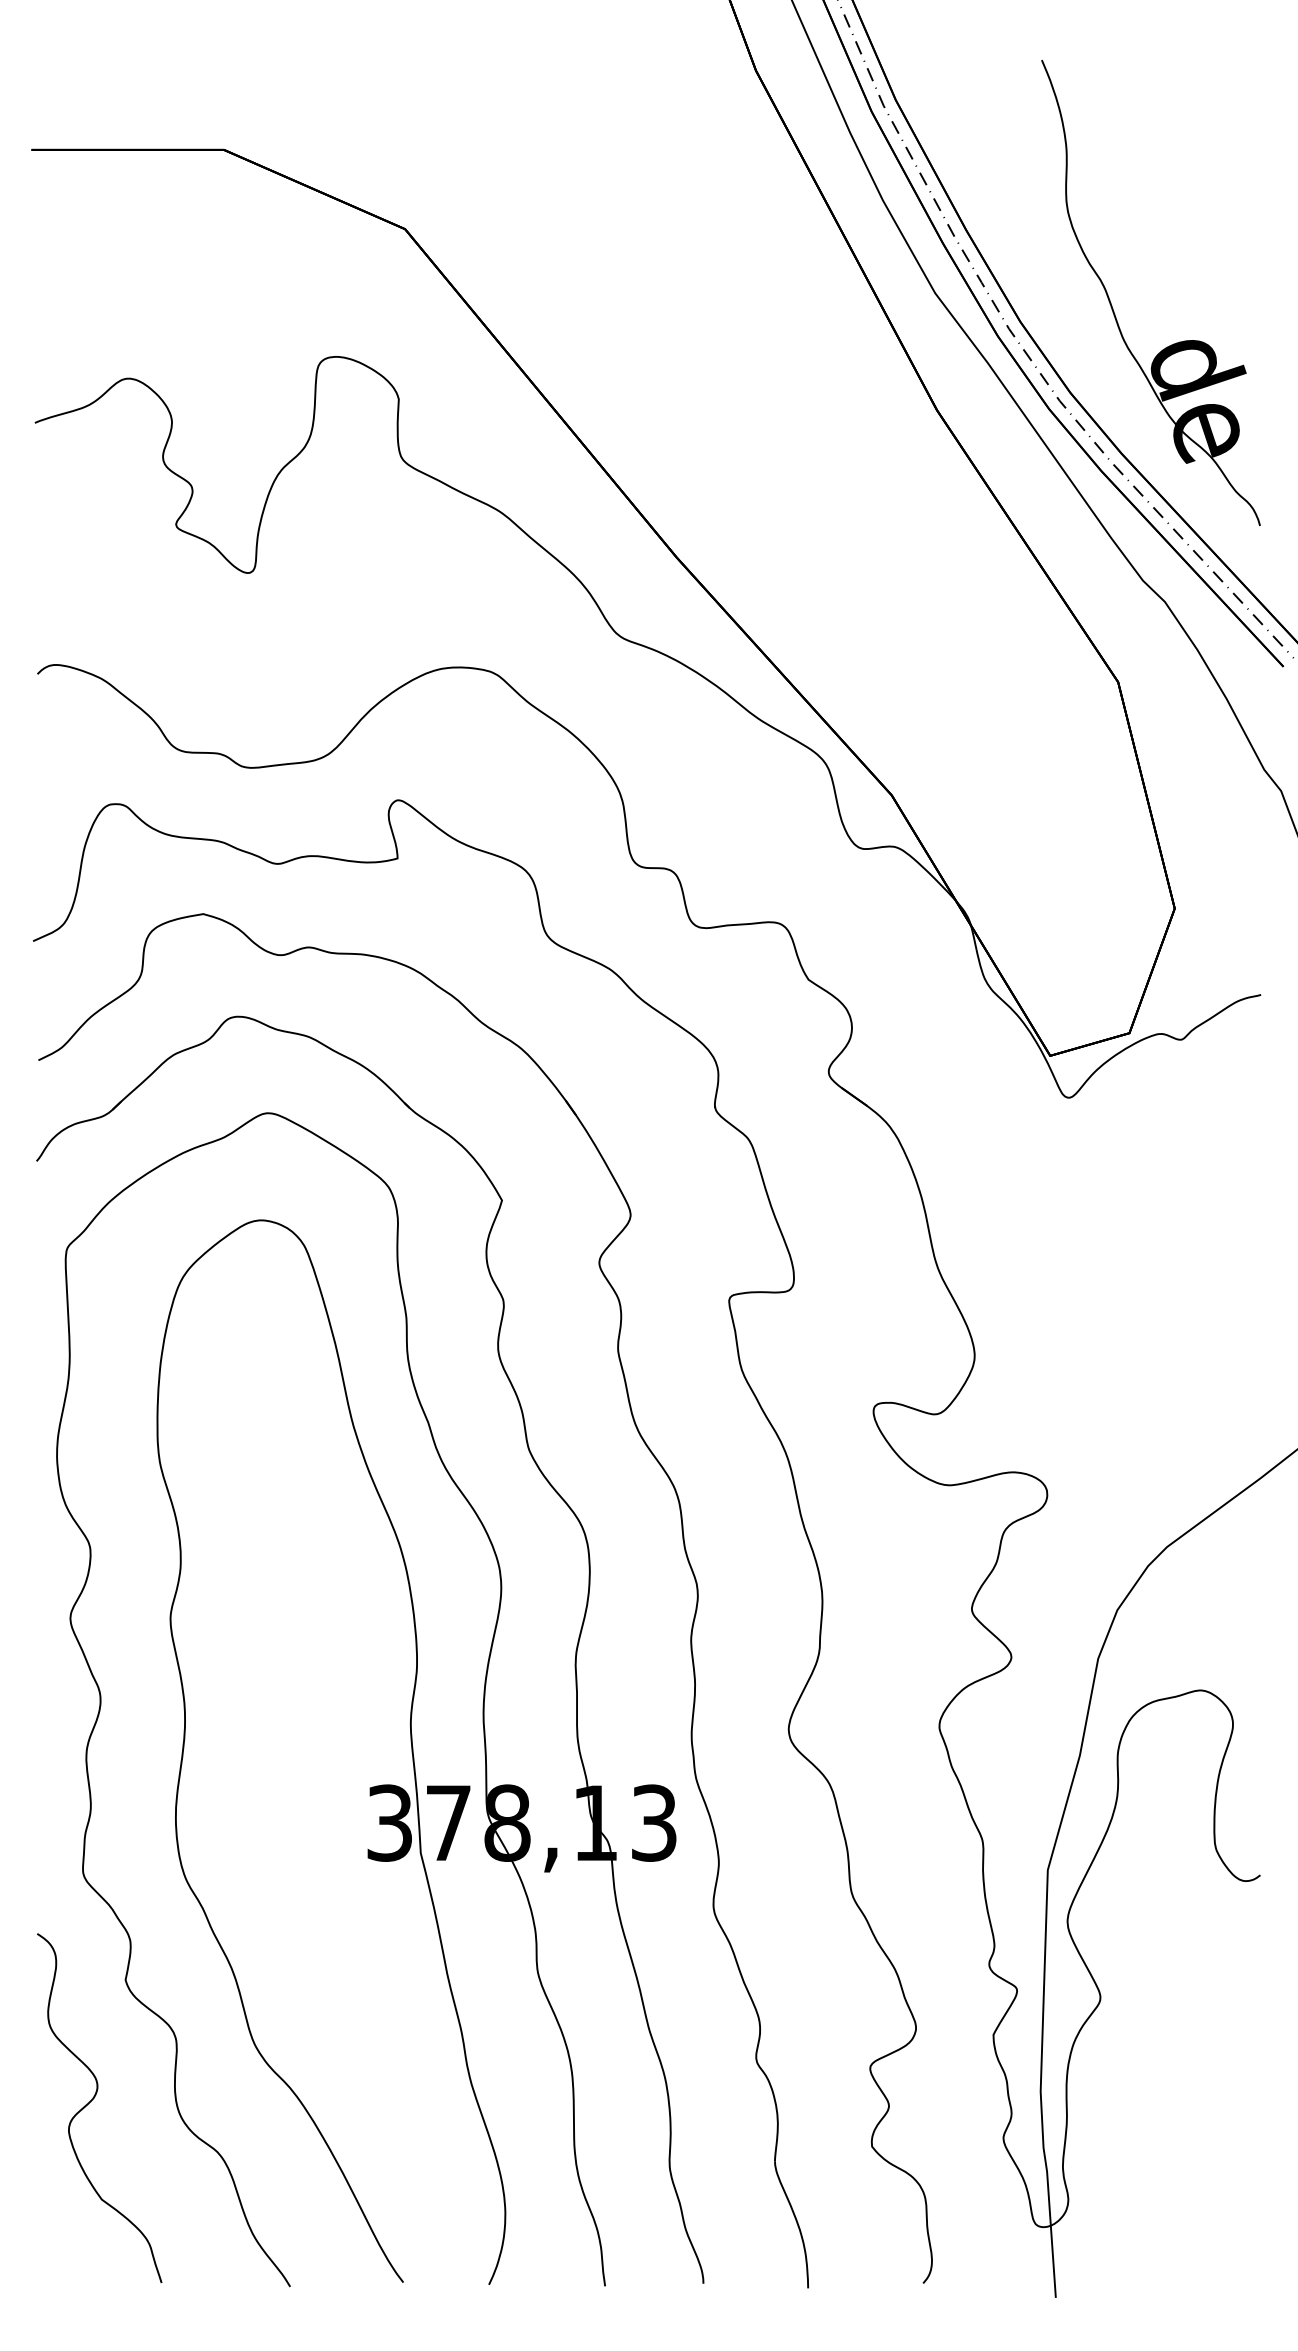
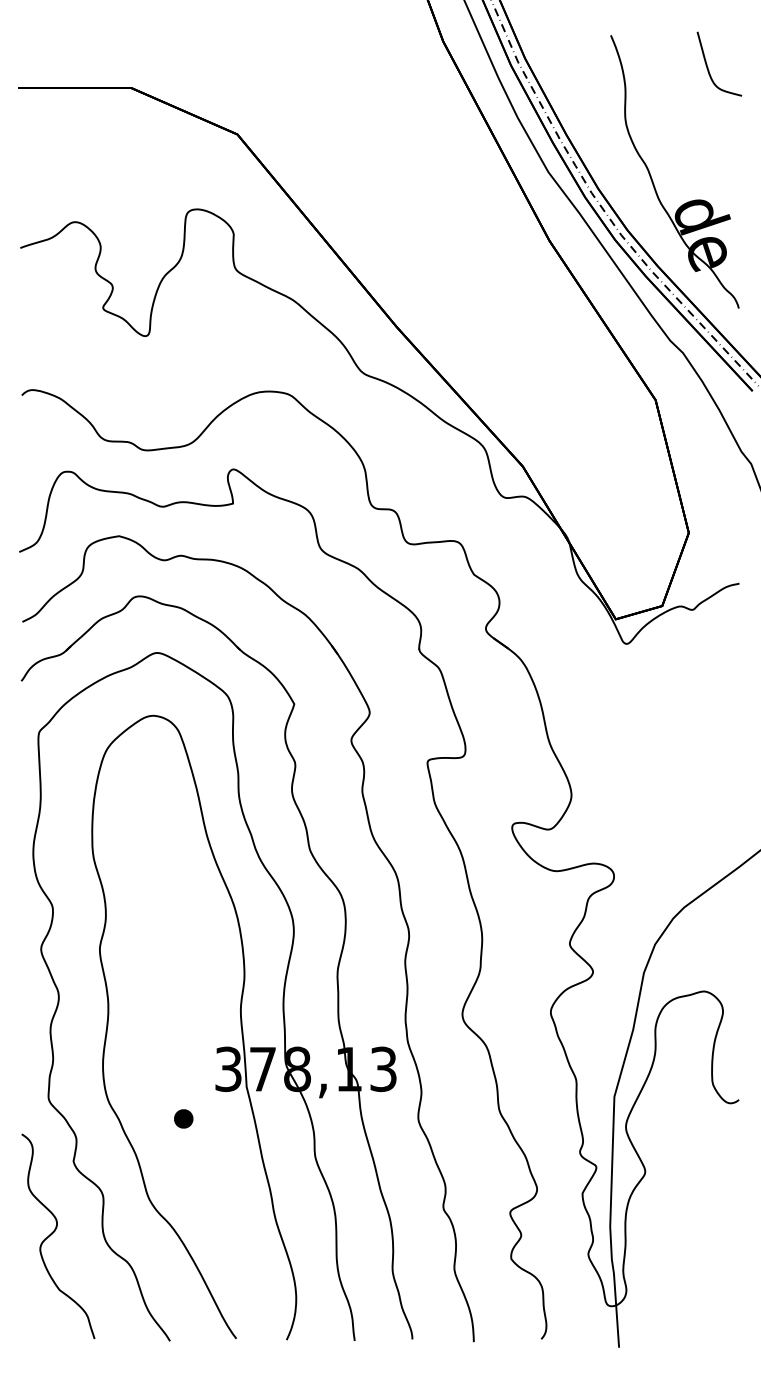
curve: (1208, 114) -> (708, 67), added
part: (313, 1906) -> (183, 1118), added

